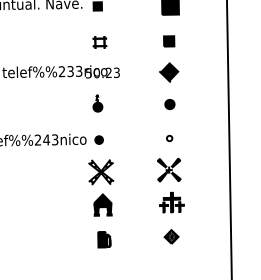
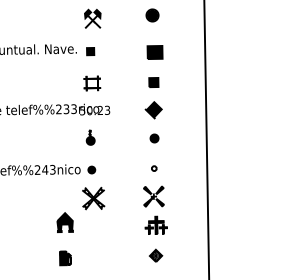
part: (99, 42) -> (92, 83), size x1.4
part: (102, 204) -> (64, 222), moved
part: (104, 239) -> (65, 258), moved

